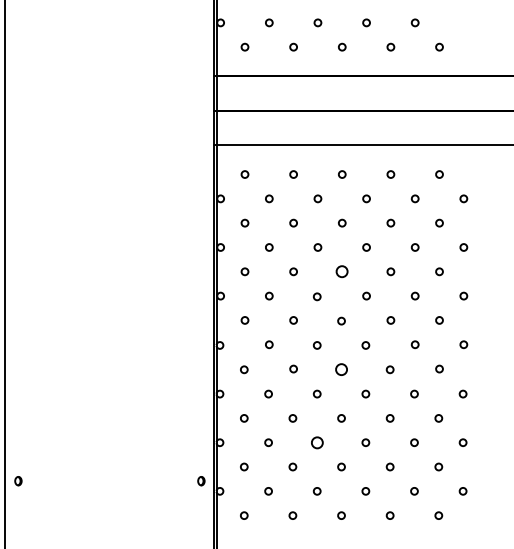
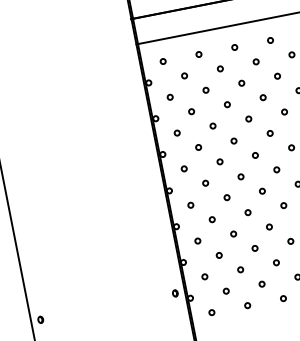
circle: (342, 271) -> (248, 118), size x0.62
circle: (341, 369) -> (262, 191), size x0.62
circle: (316, 442) -> (254, 248), size x0.62

